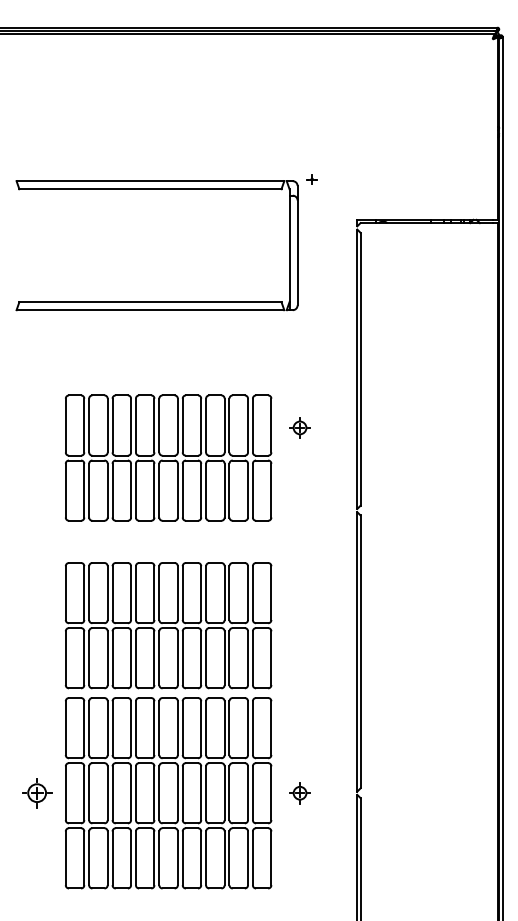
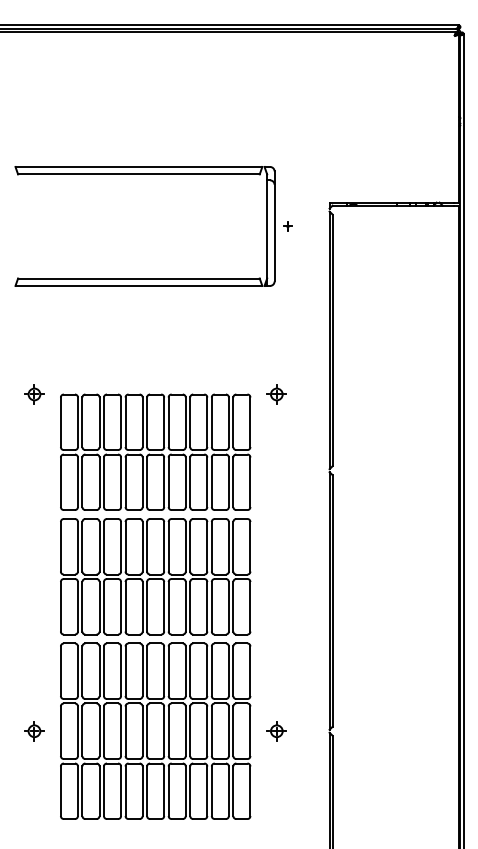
part: (311, 179) -> (287, 226), moved
part: (37, 427) -> (34, 394), added
part: (168, 457) -> (155, 451), moved
part: (37, 793) -> (34, 731), size x0.71

